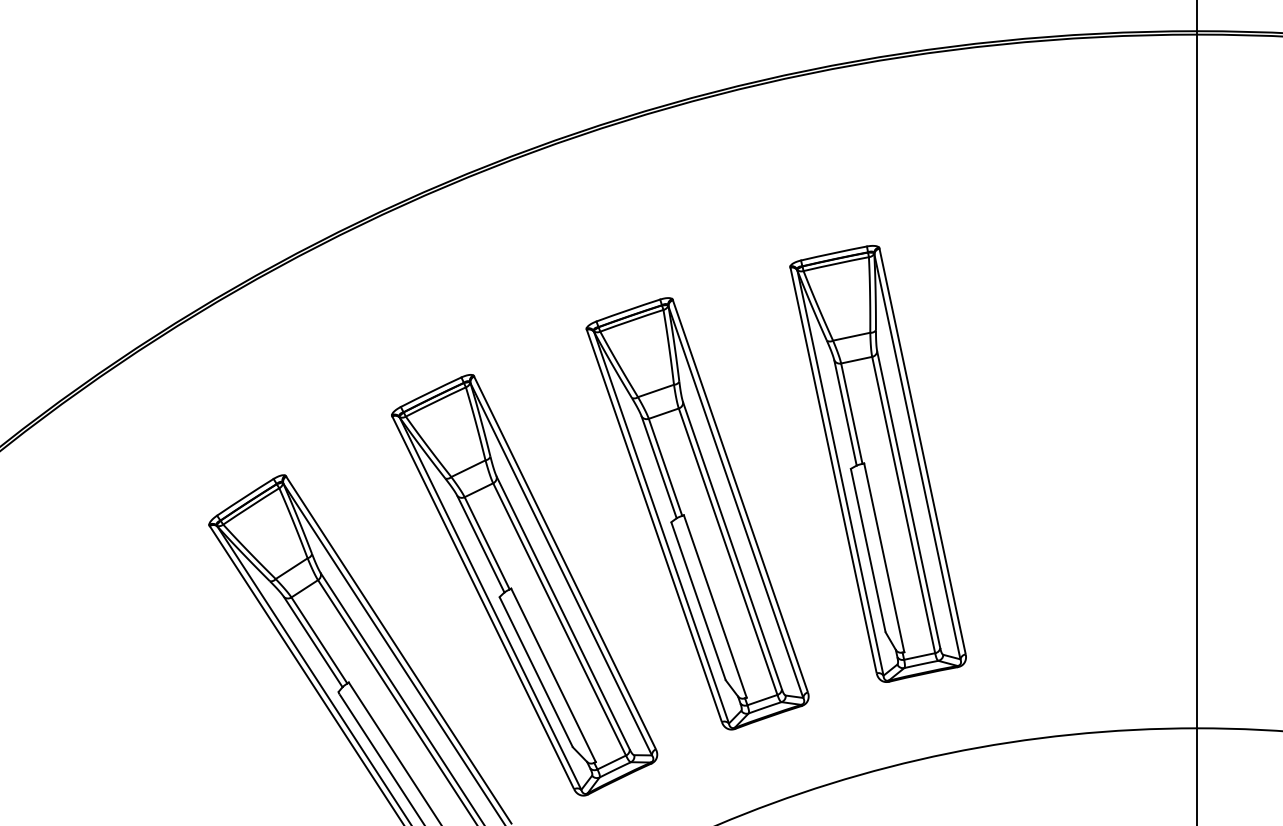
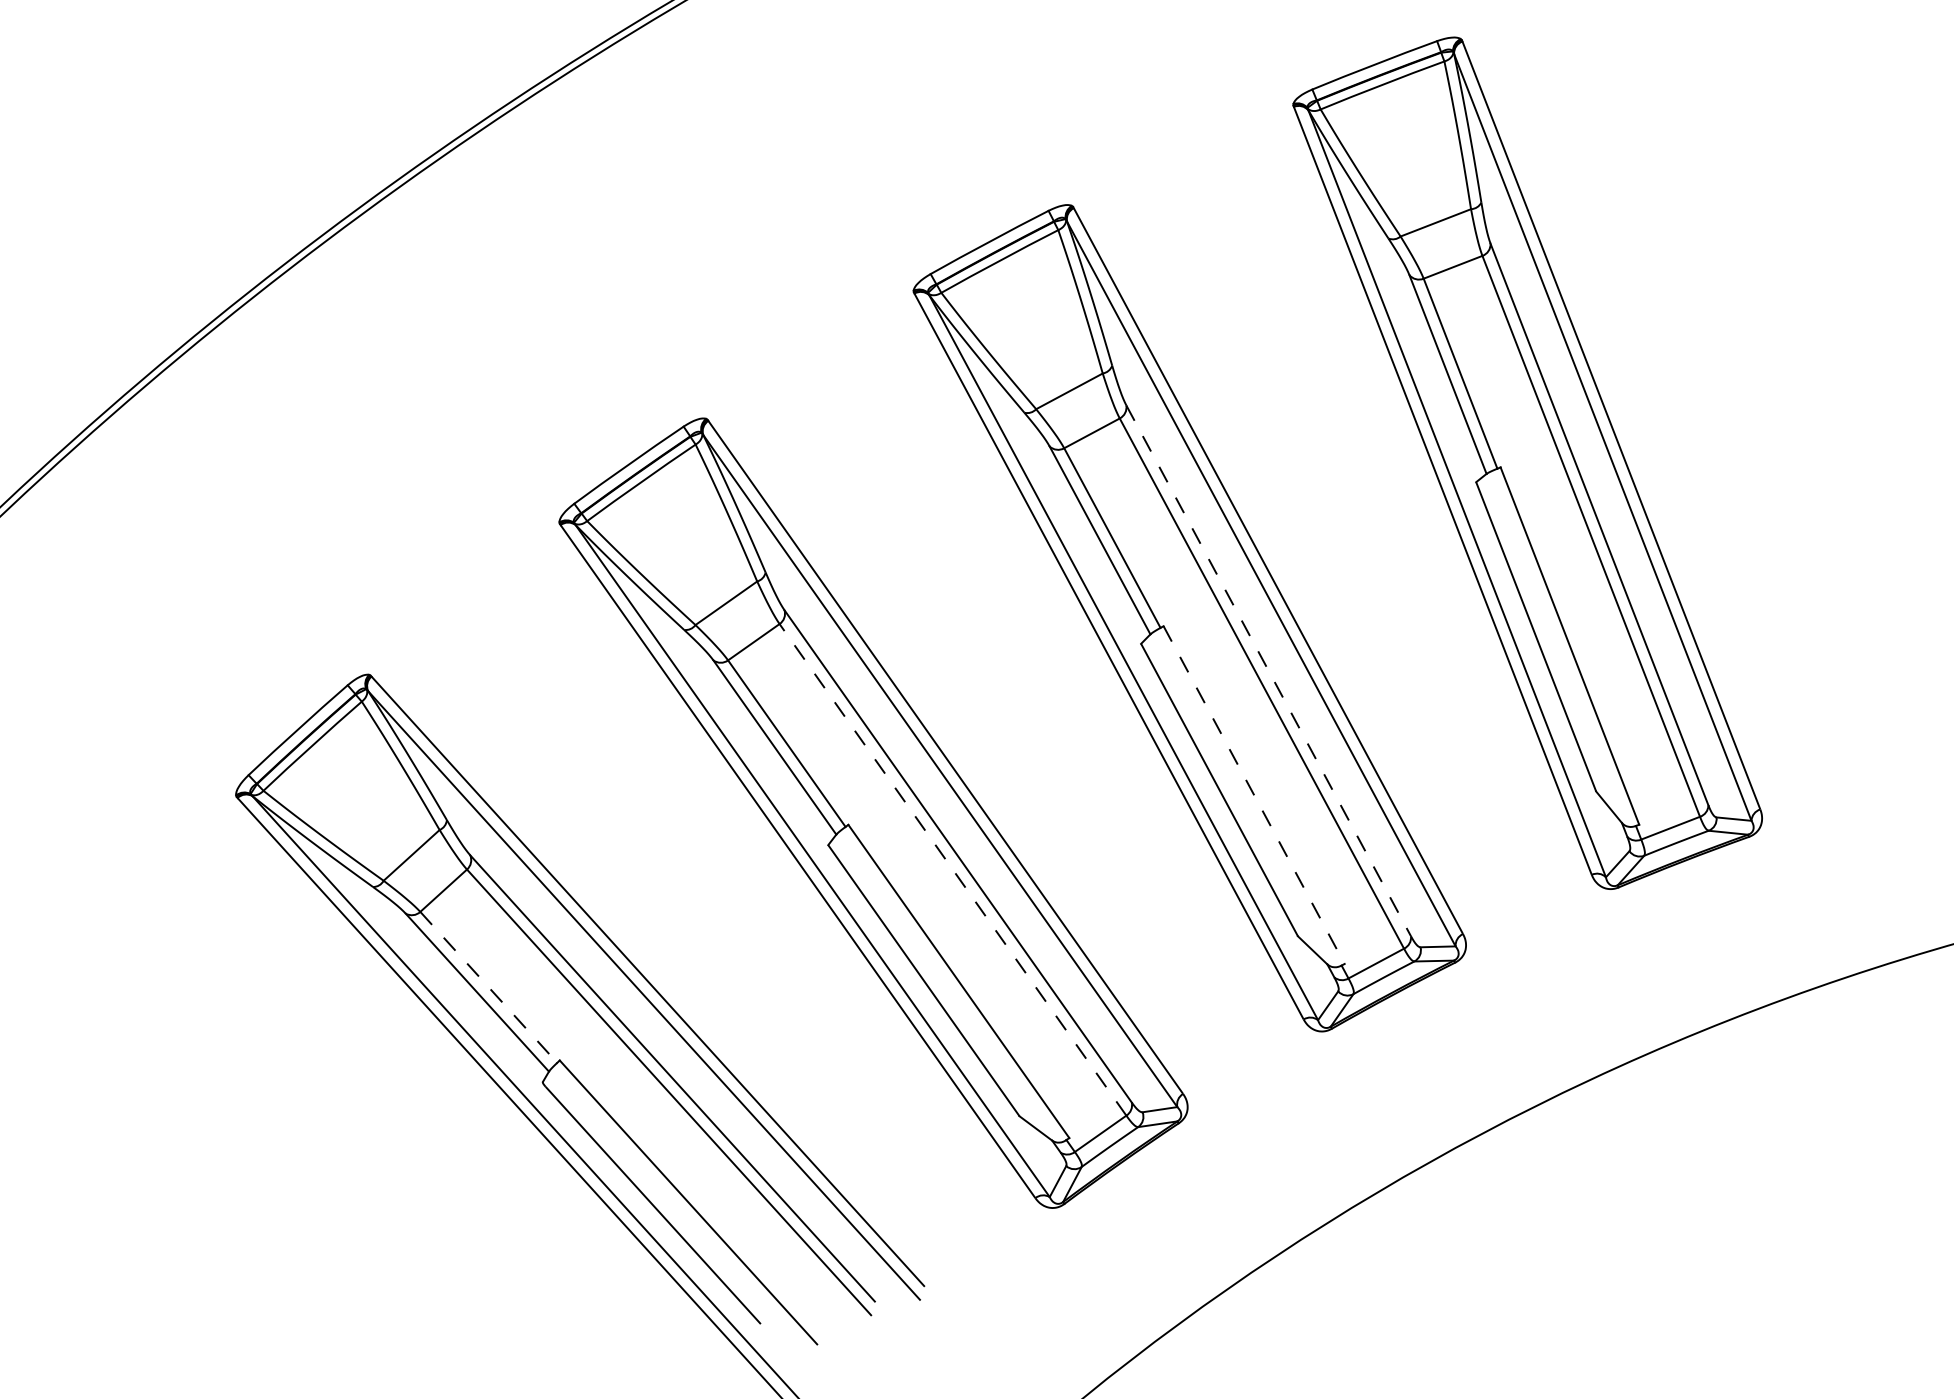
line: (732, 545) -> (1268, 670), solid -> dashed
line: (715, 606) -> (1254, 795), solid -> dashed
line: (559, 618) -> (952, 868), solid -> dashed
line: (319, 640) -> (488, 987), solid -> dashed

